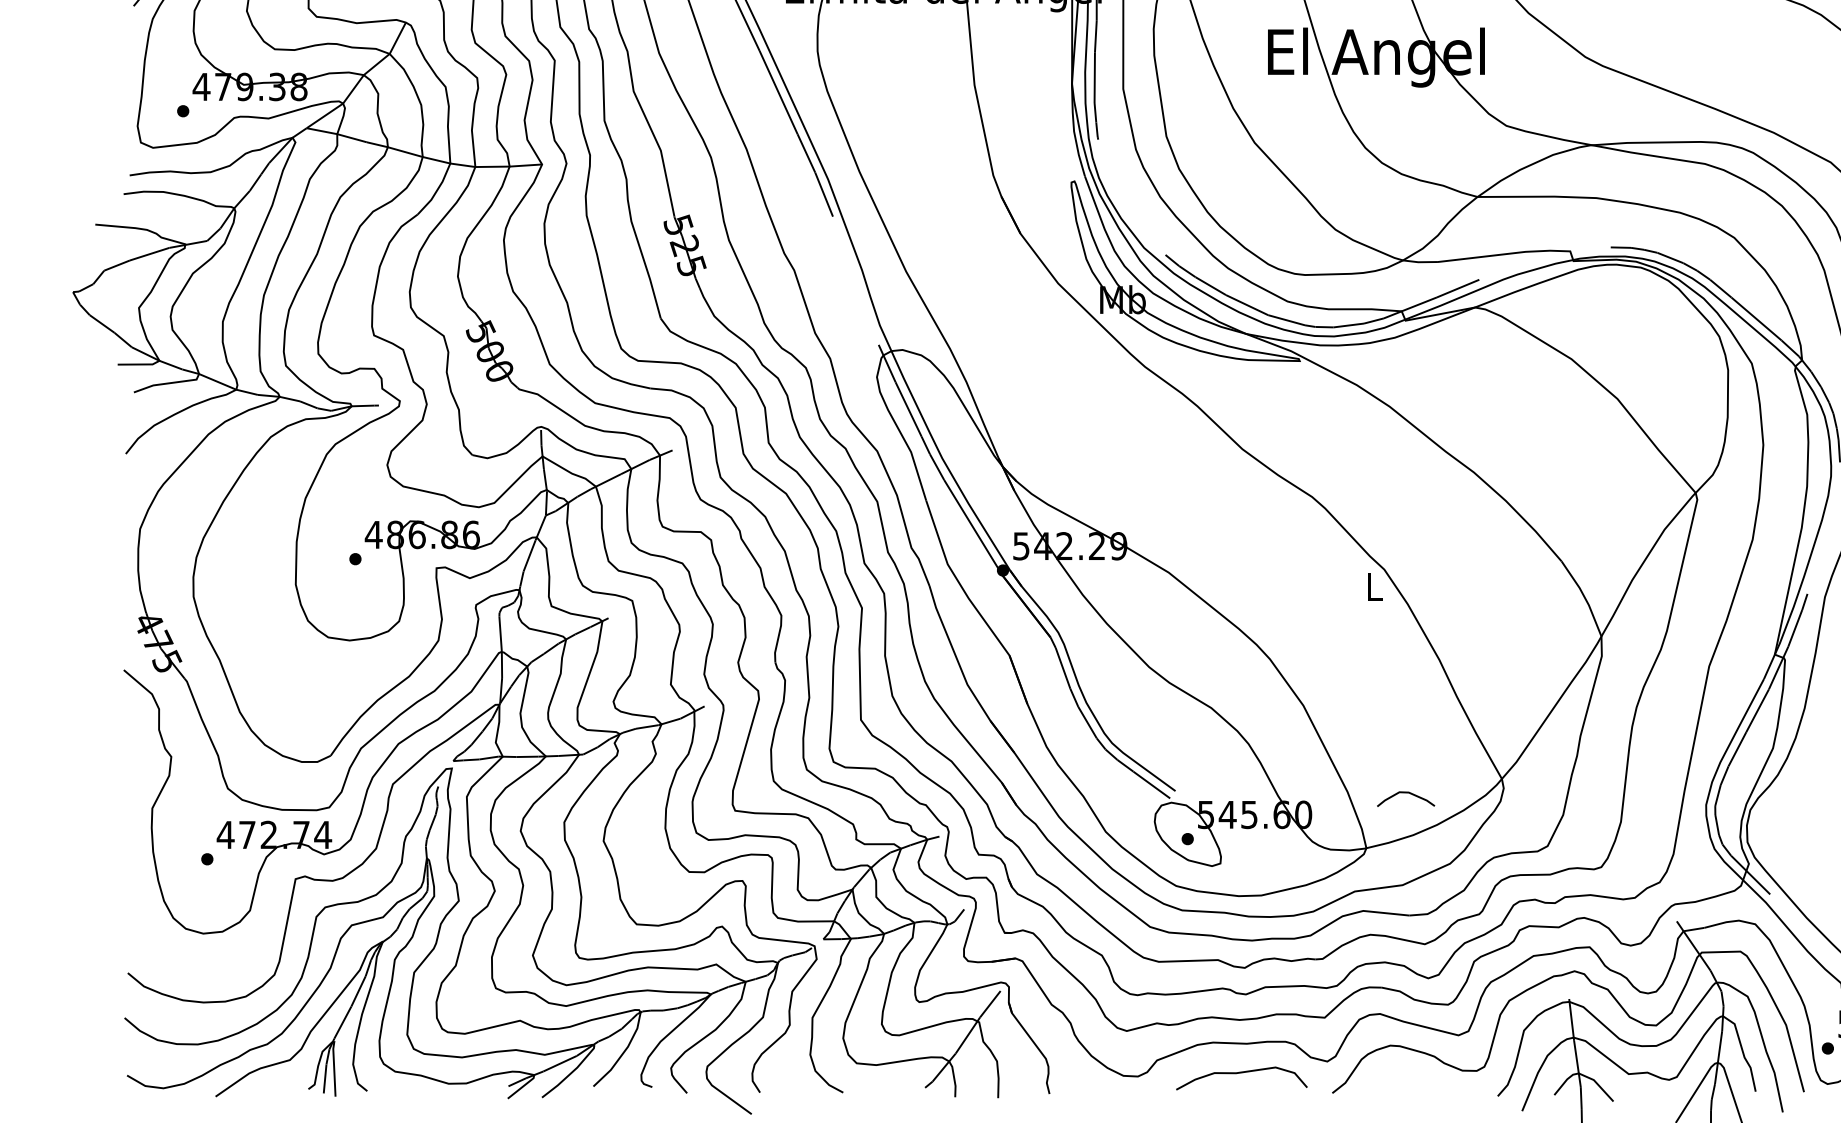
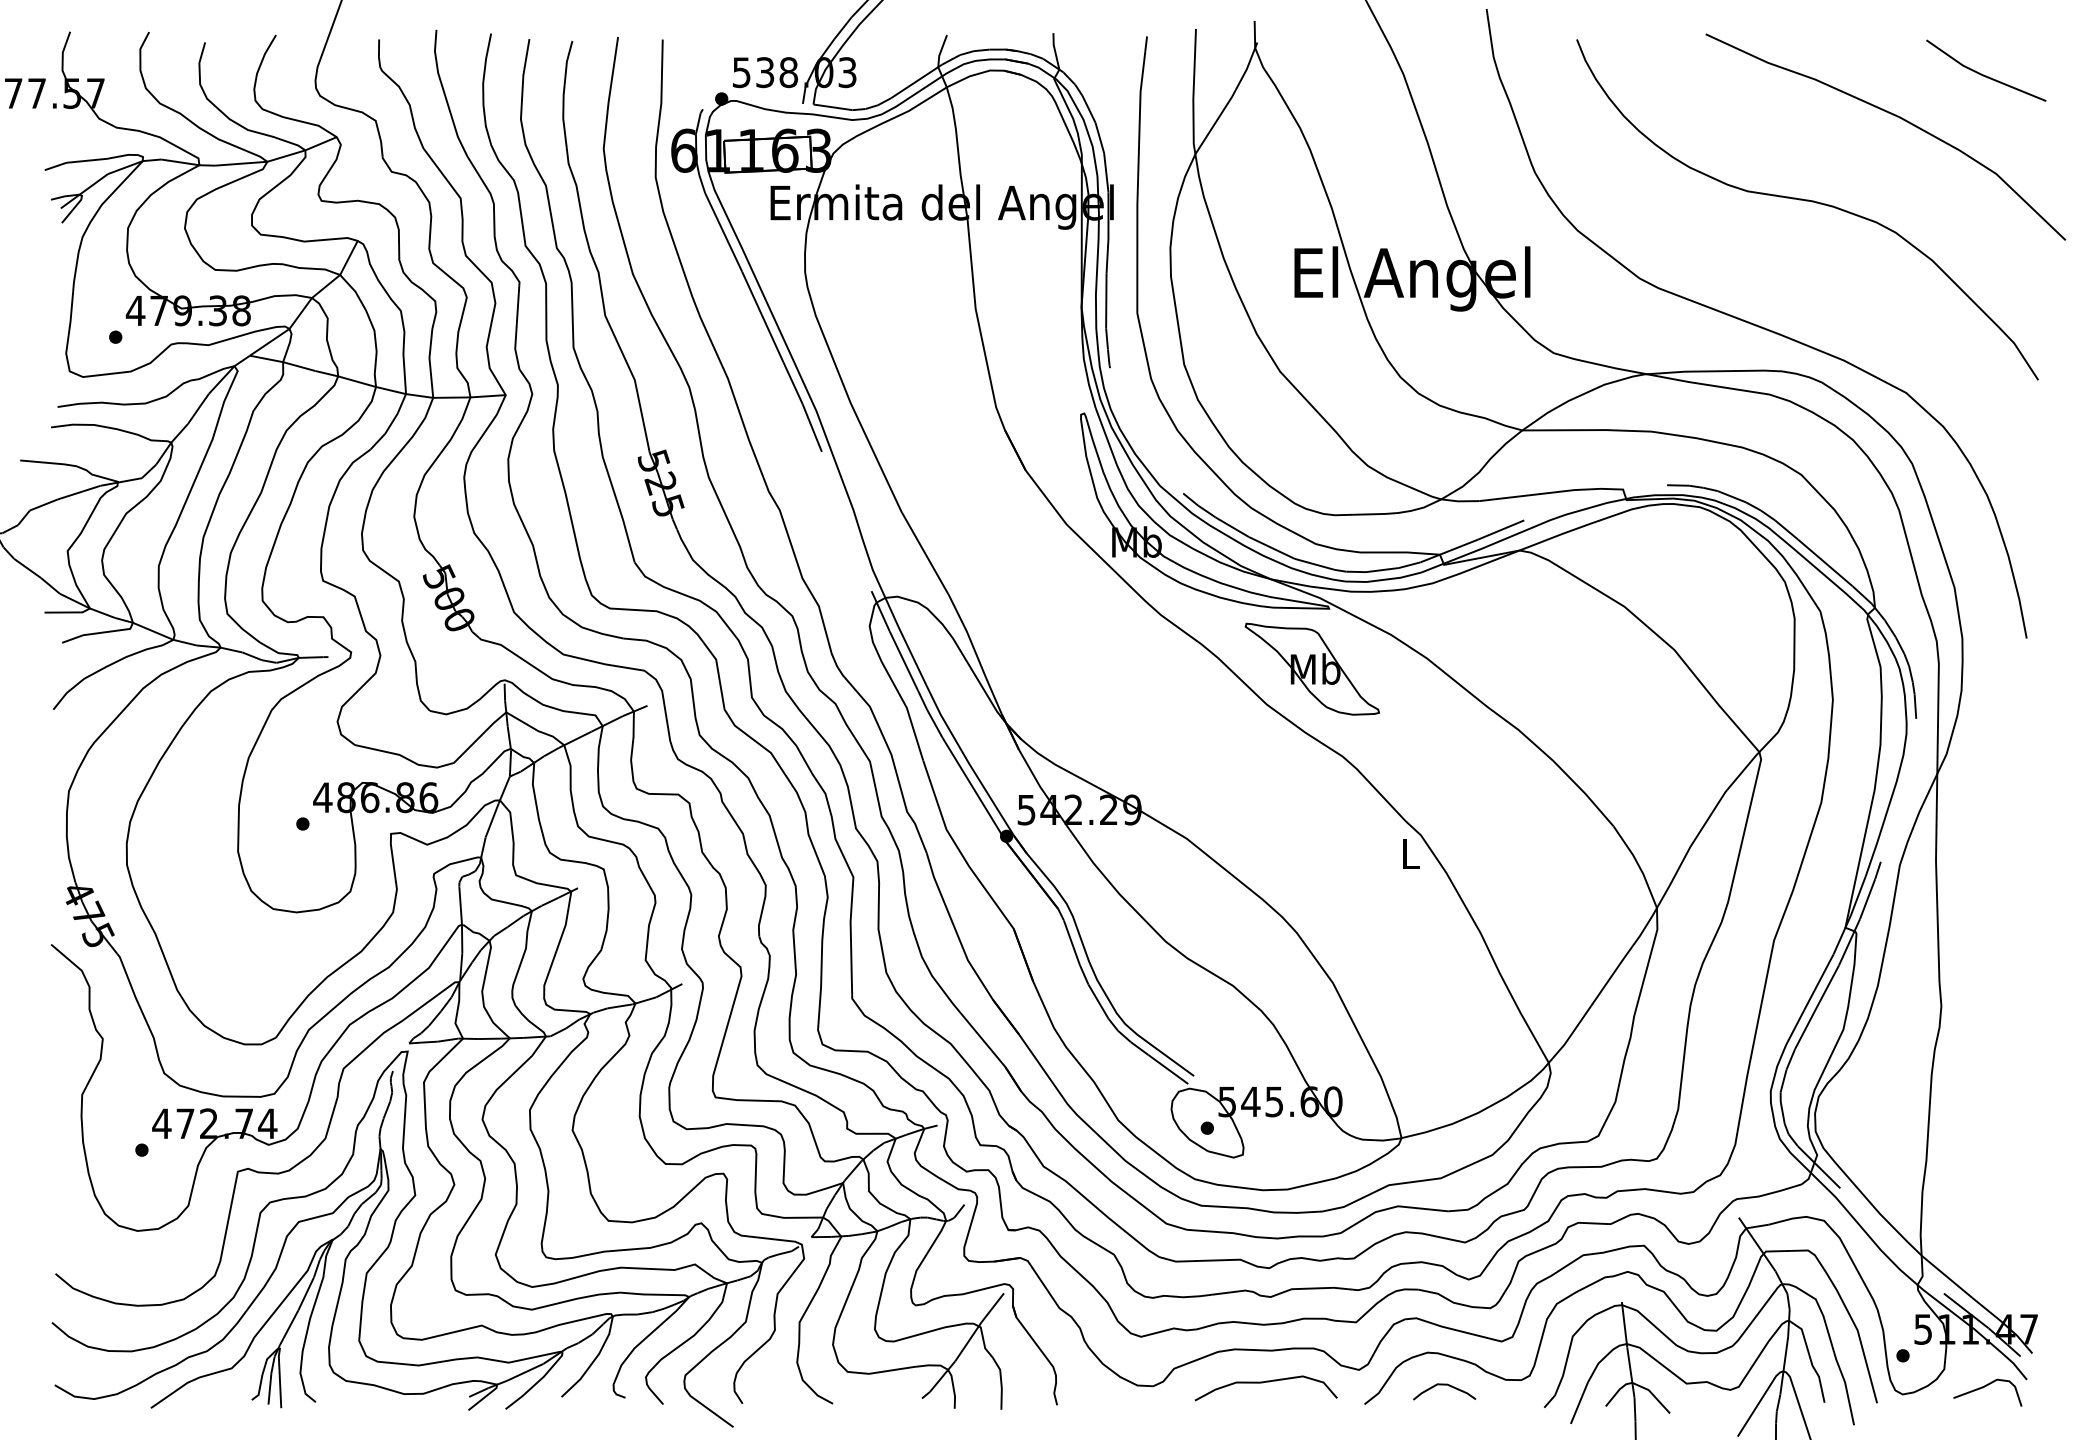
part: (1284, 416) -> (1312, 668), added
curve: (1405, 793) -> (1444, 1385), moved

